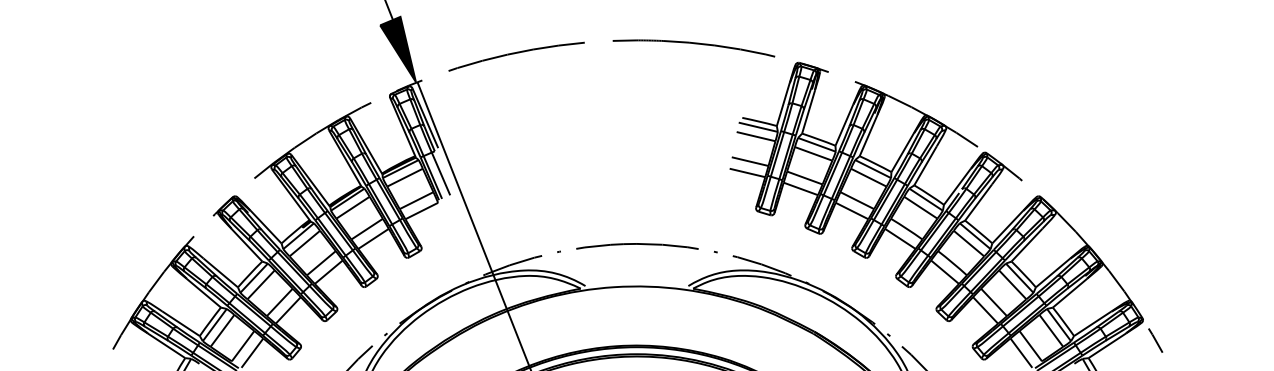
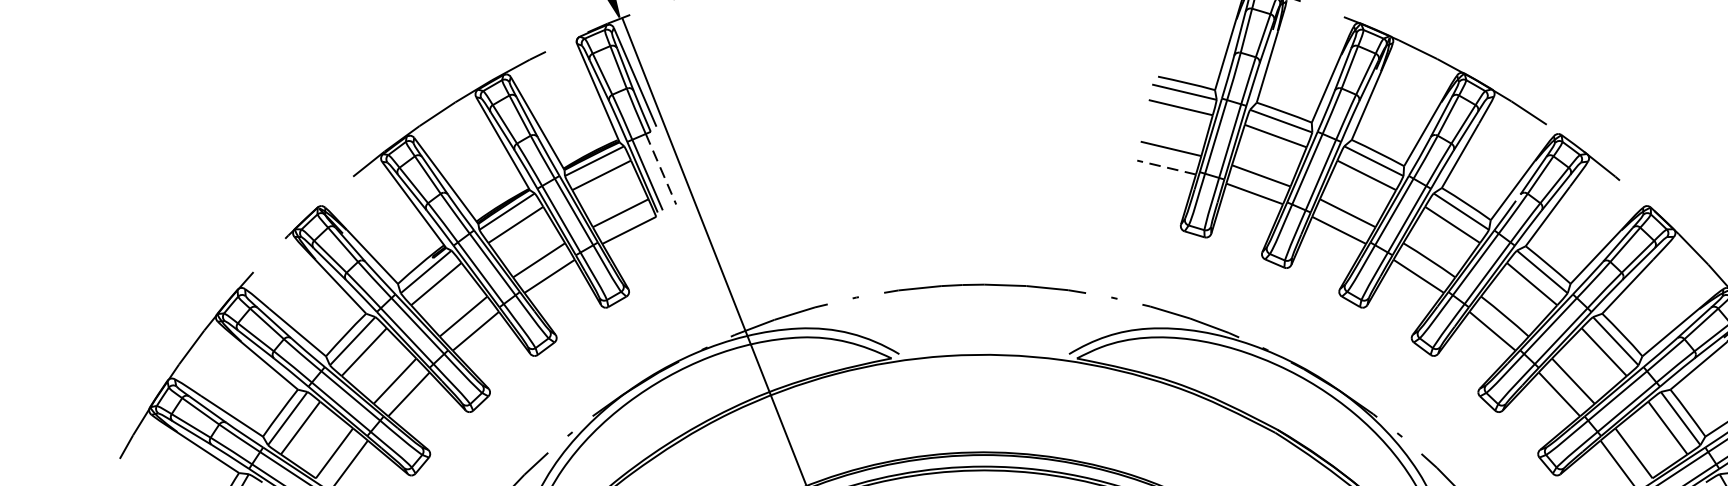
line: (747, 172) -> (1166, 166), solid -> dashed
line: (441, 174) -> (661, 170), solid -> dashed

